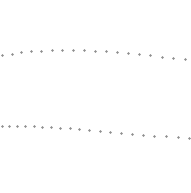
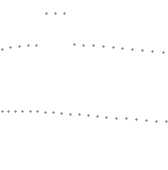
part: (63, 50) -> (55, 13), moved

